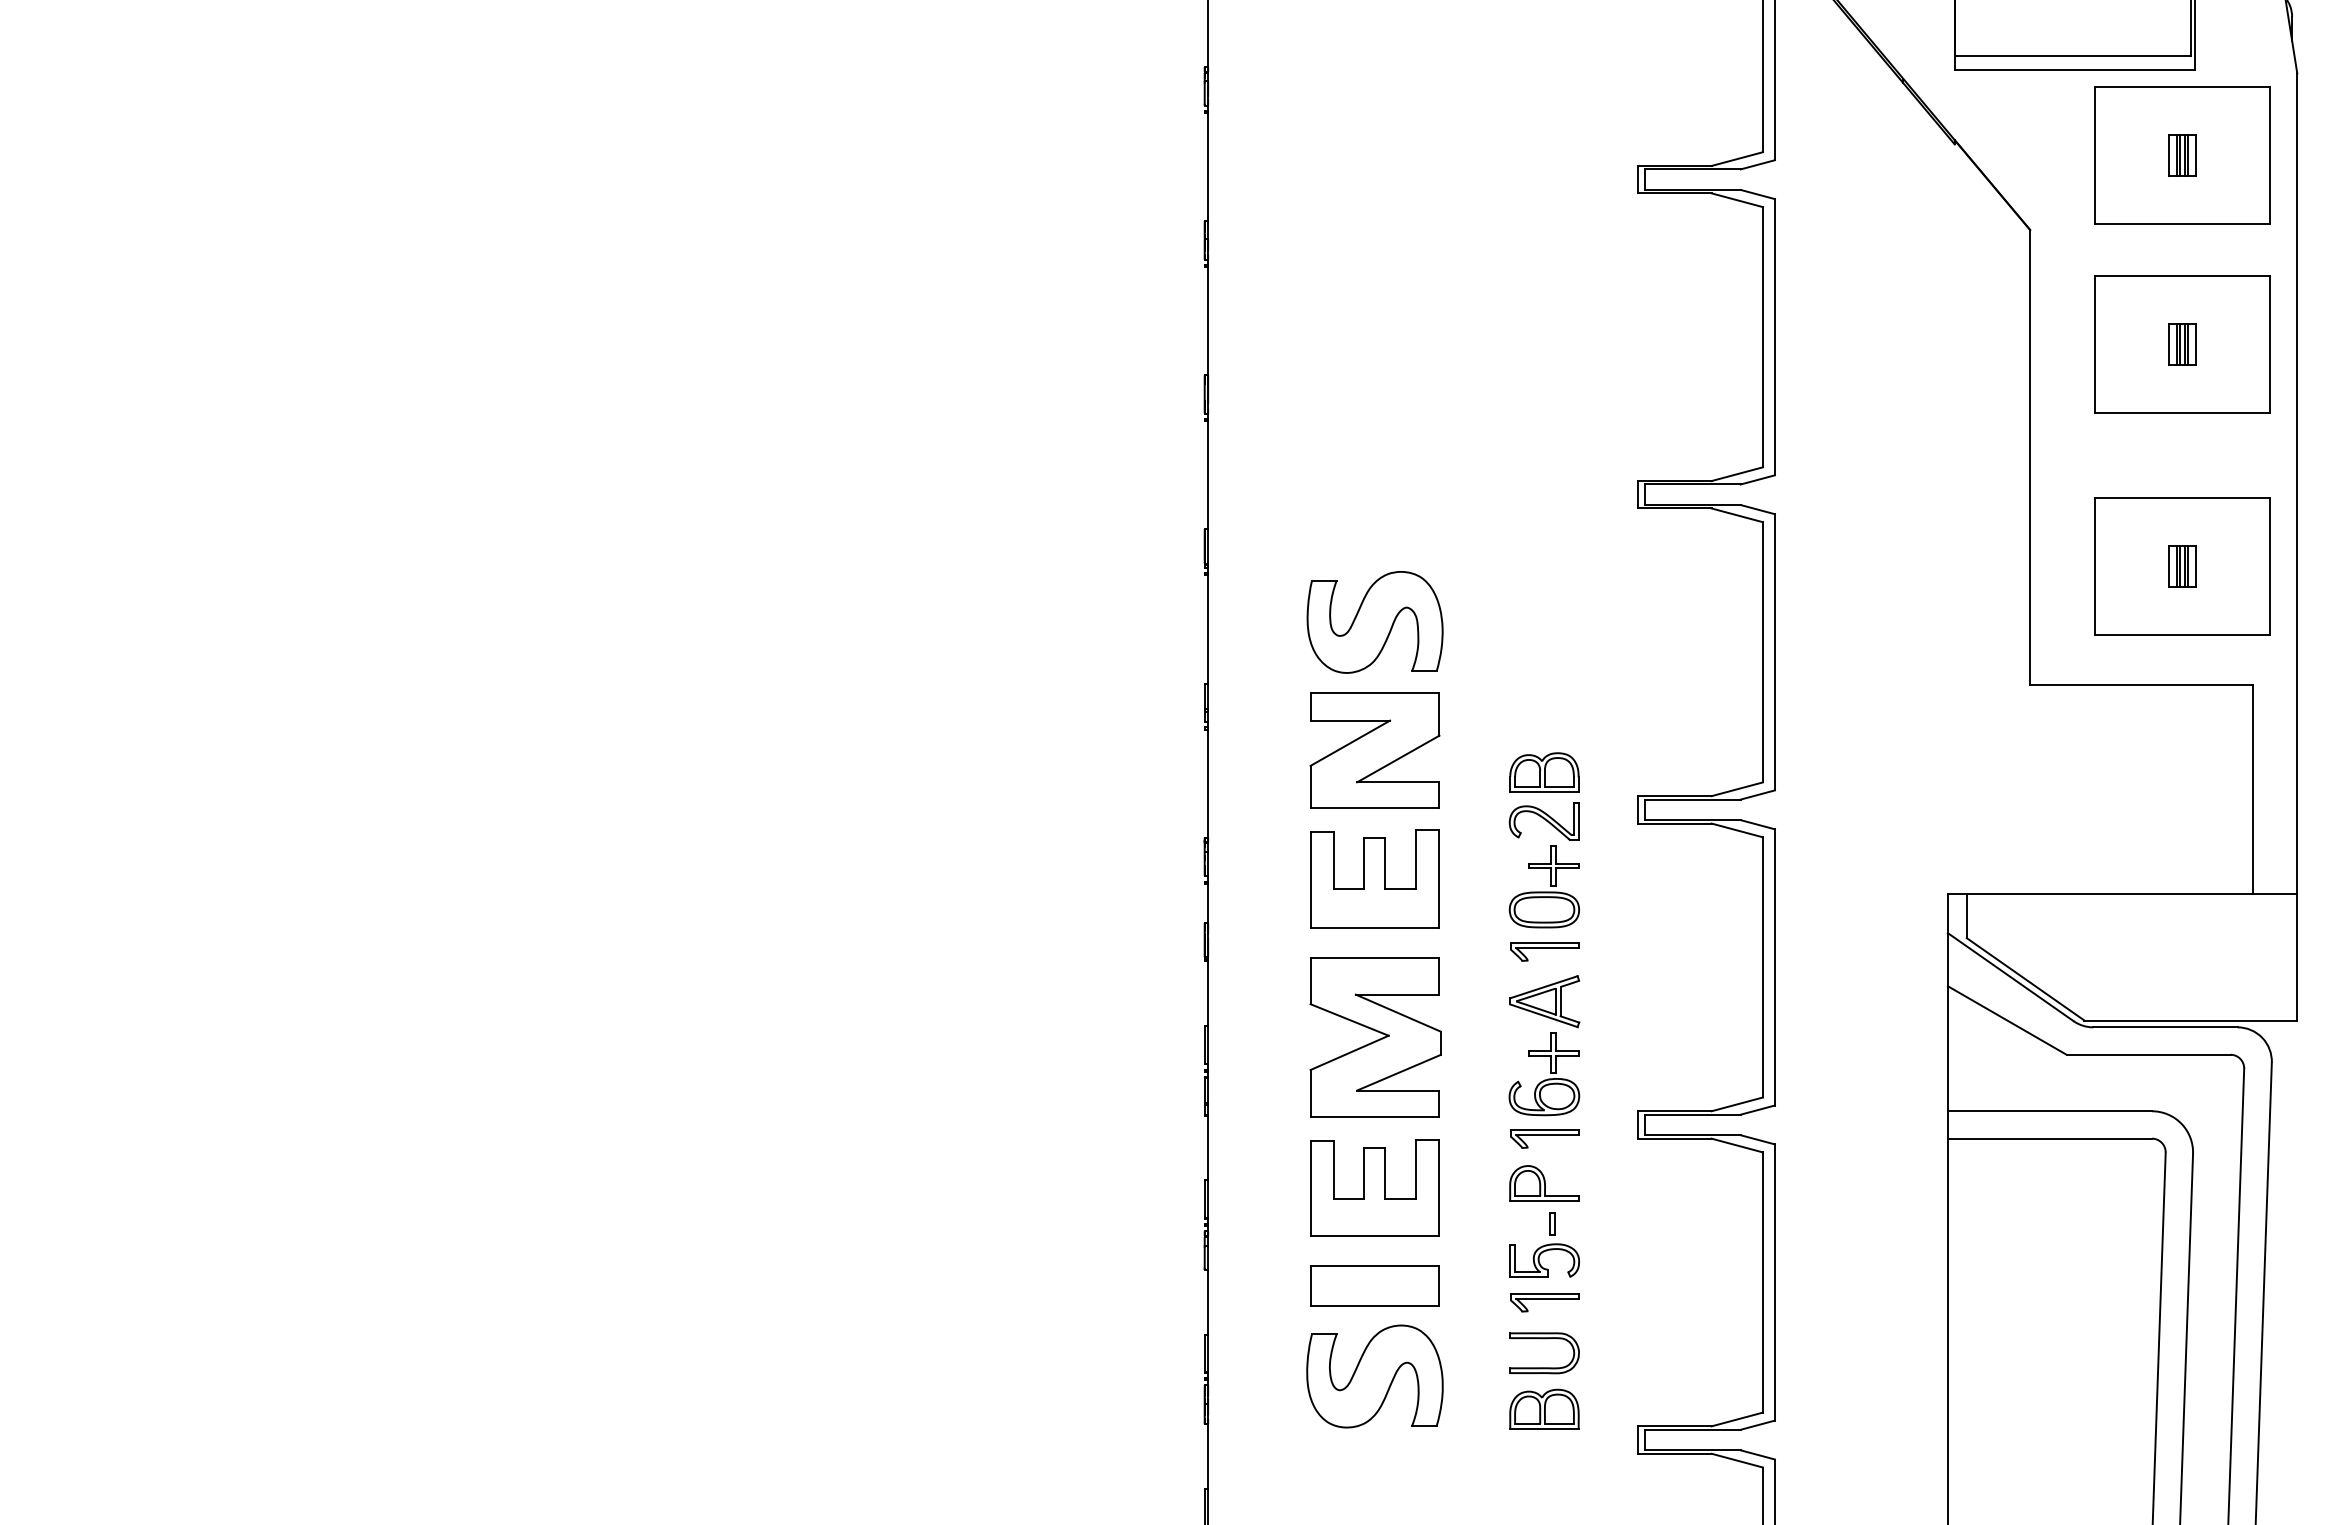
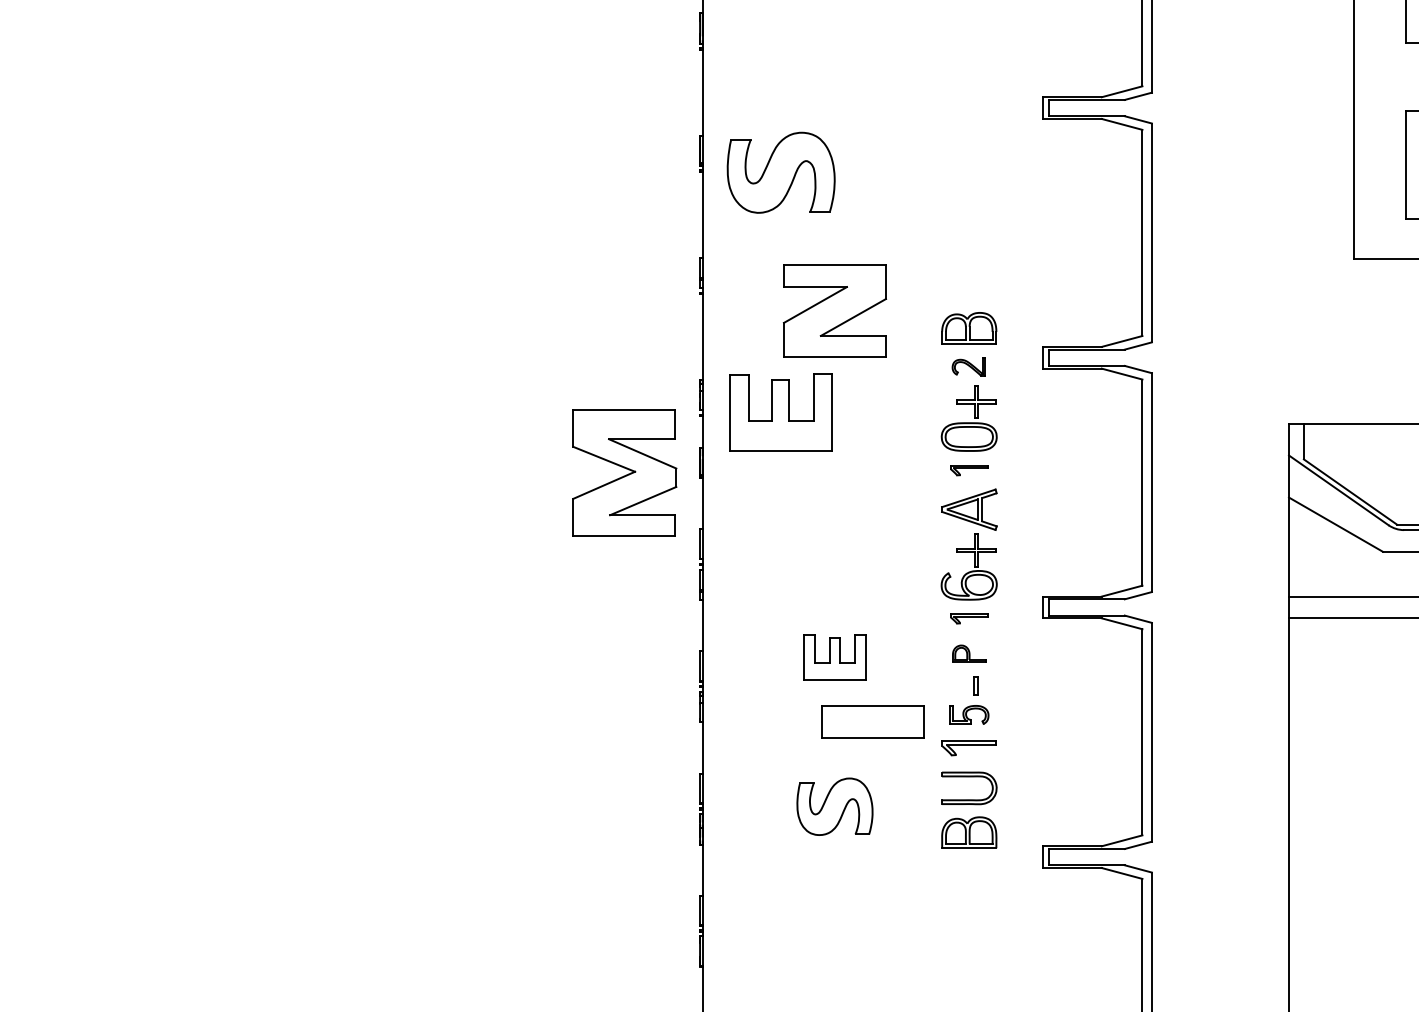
part: (1374, 622) -> (780, 172), moved
part: (1543, 821) -> (968, 367), size x0.6
part: (1374, 878) -> (780, 412), moved
part: (1544, 951) -> (969, 470), size x0.7
part: (1375, 1037) -> (624, 473), moved
part: (1544, 1138) -> (969, 618), size x0.7
part: (1544, 1183) -> (969, 653), size x0.6
part: (1374, 1187) -> (834, 657), size x0.6
part: (1544, 1260) -> (969, 714), size x0.7
part: (1374, 1285) -> (872, 722), moved
part: (1374, 1376) -> (834, 806), size x0.7

